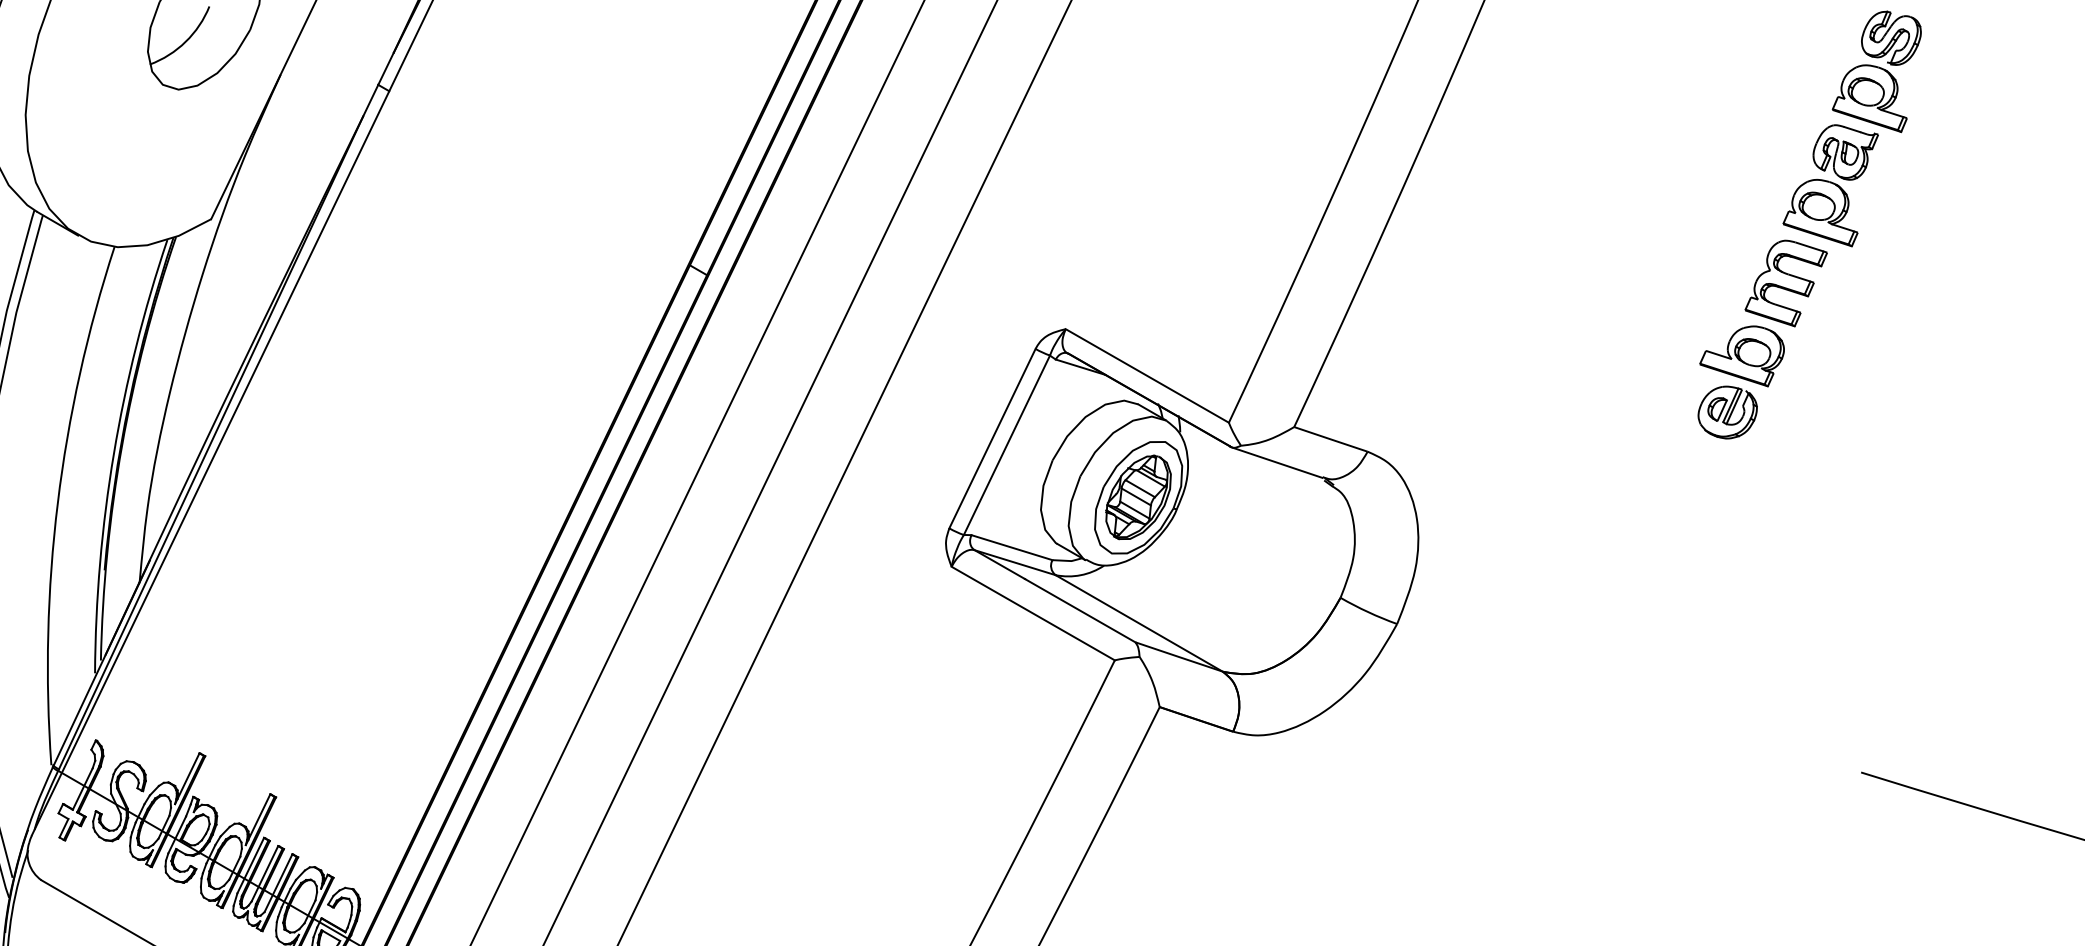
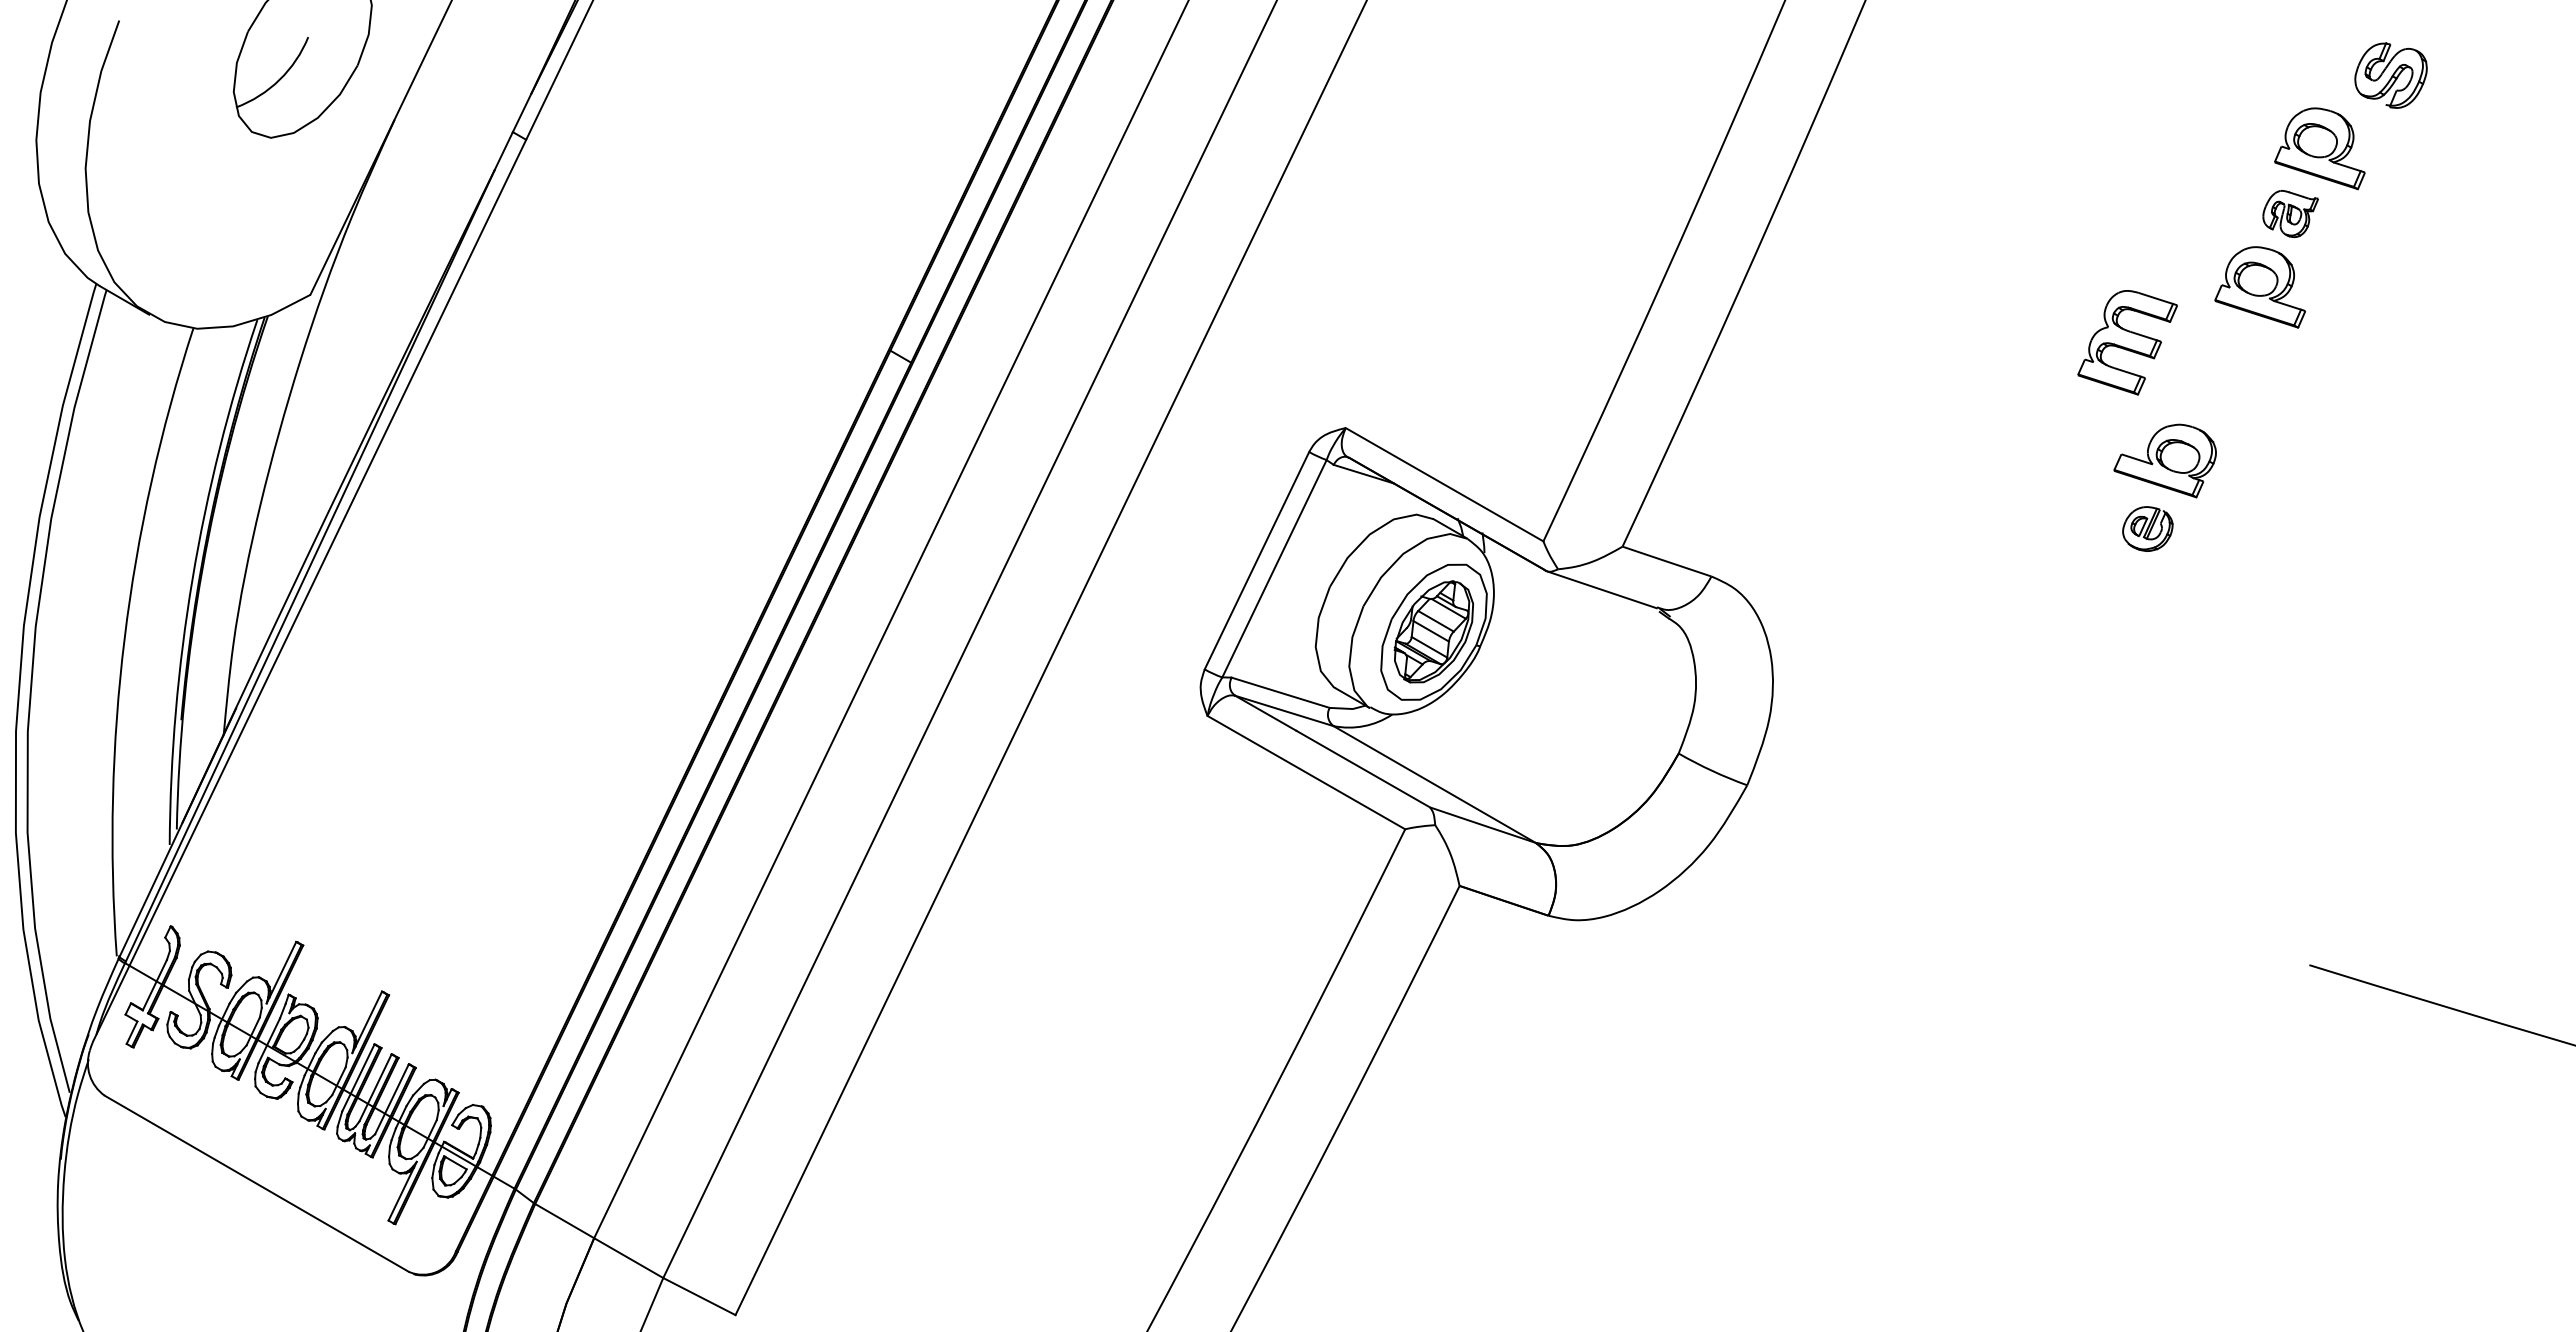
part: (1890, 38) -> (2390, 75), moved
part: (1845, 152) -> (2290, 213), size x0.7
part: (1786, 283) -> (2127, 342), moved
part: (1727, 412) -> (2147, 528), size x0.7

